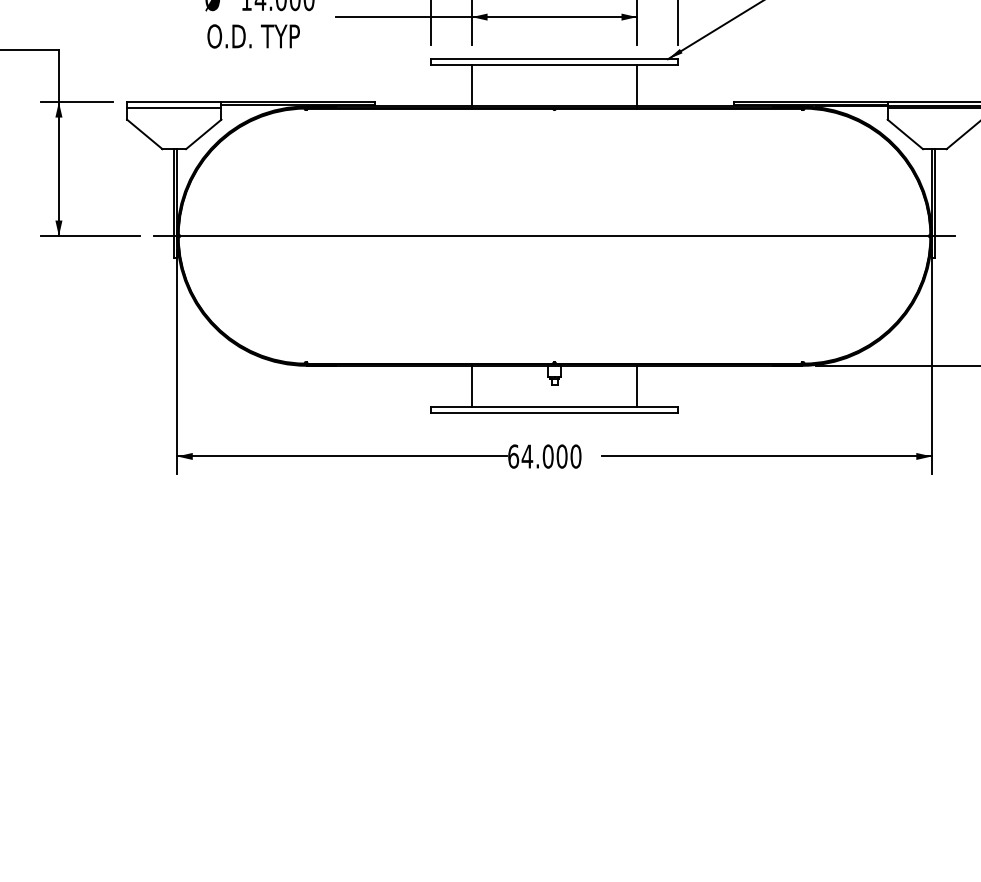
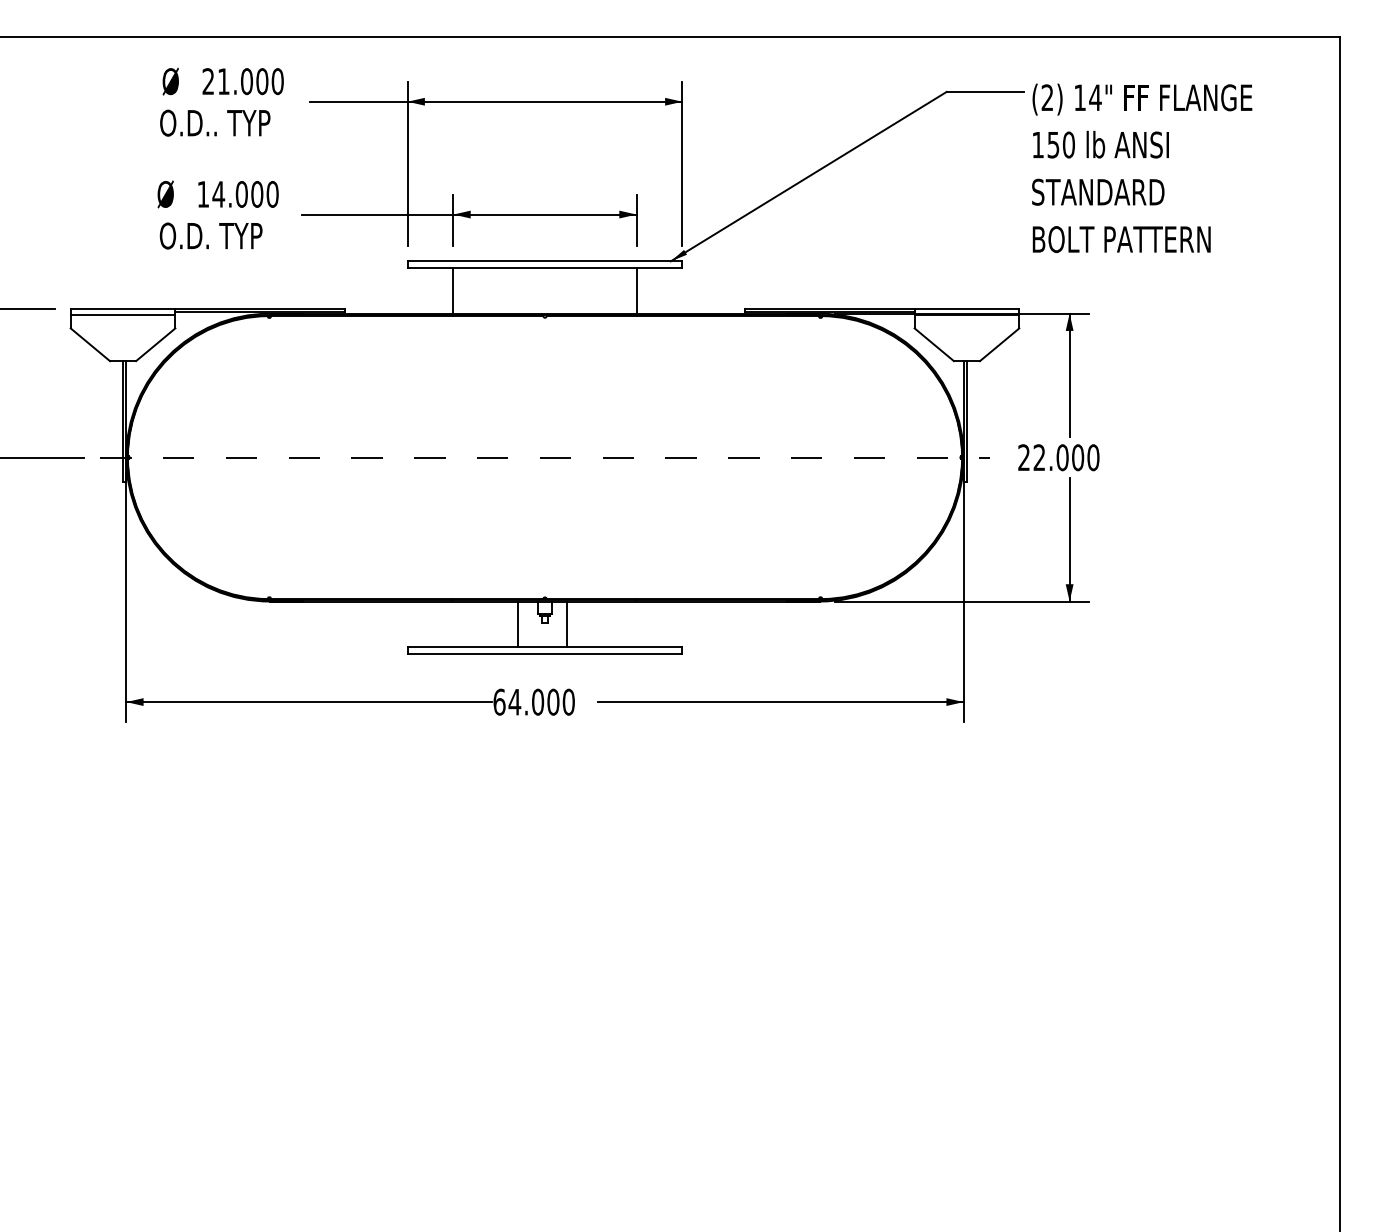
line: (554, 236) -> (545, 457), solid -> dashed
line: (472, 386) -> (518, 624), moved
line: (636, 386) -> (566, 624), moved

